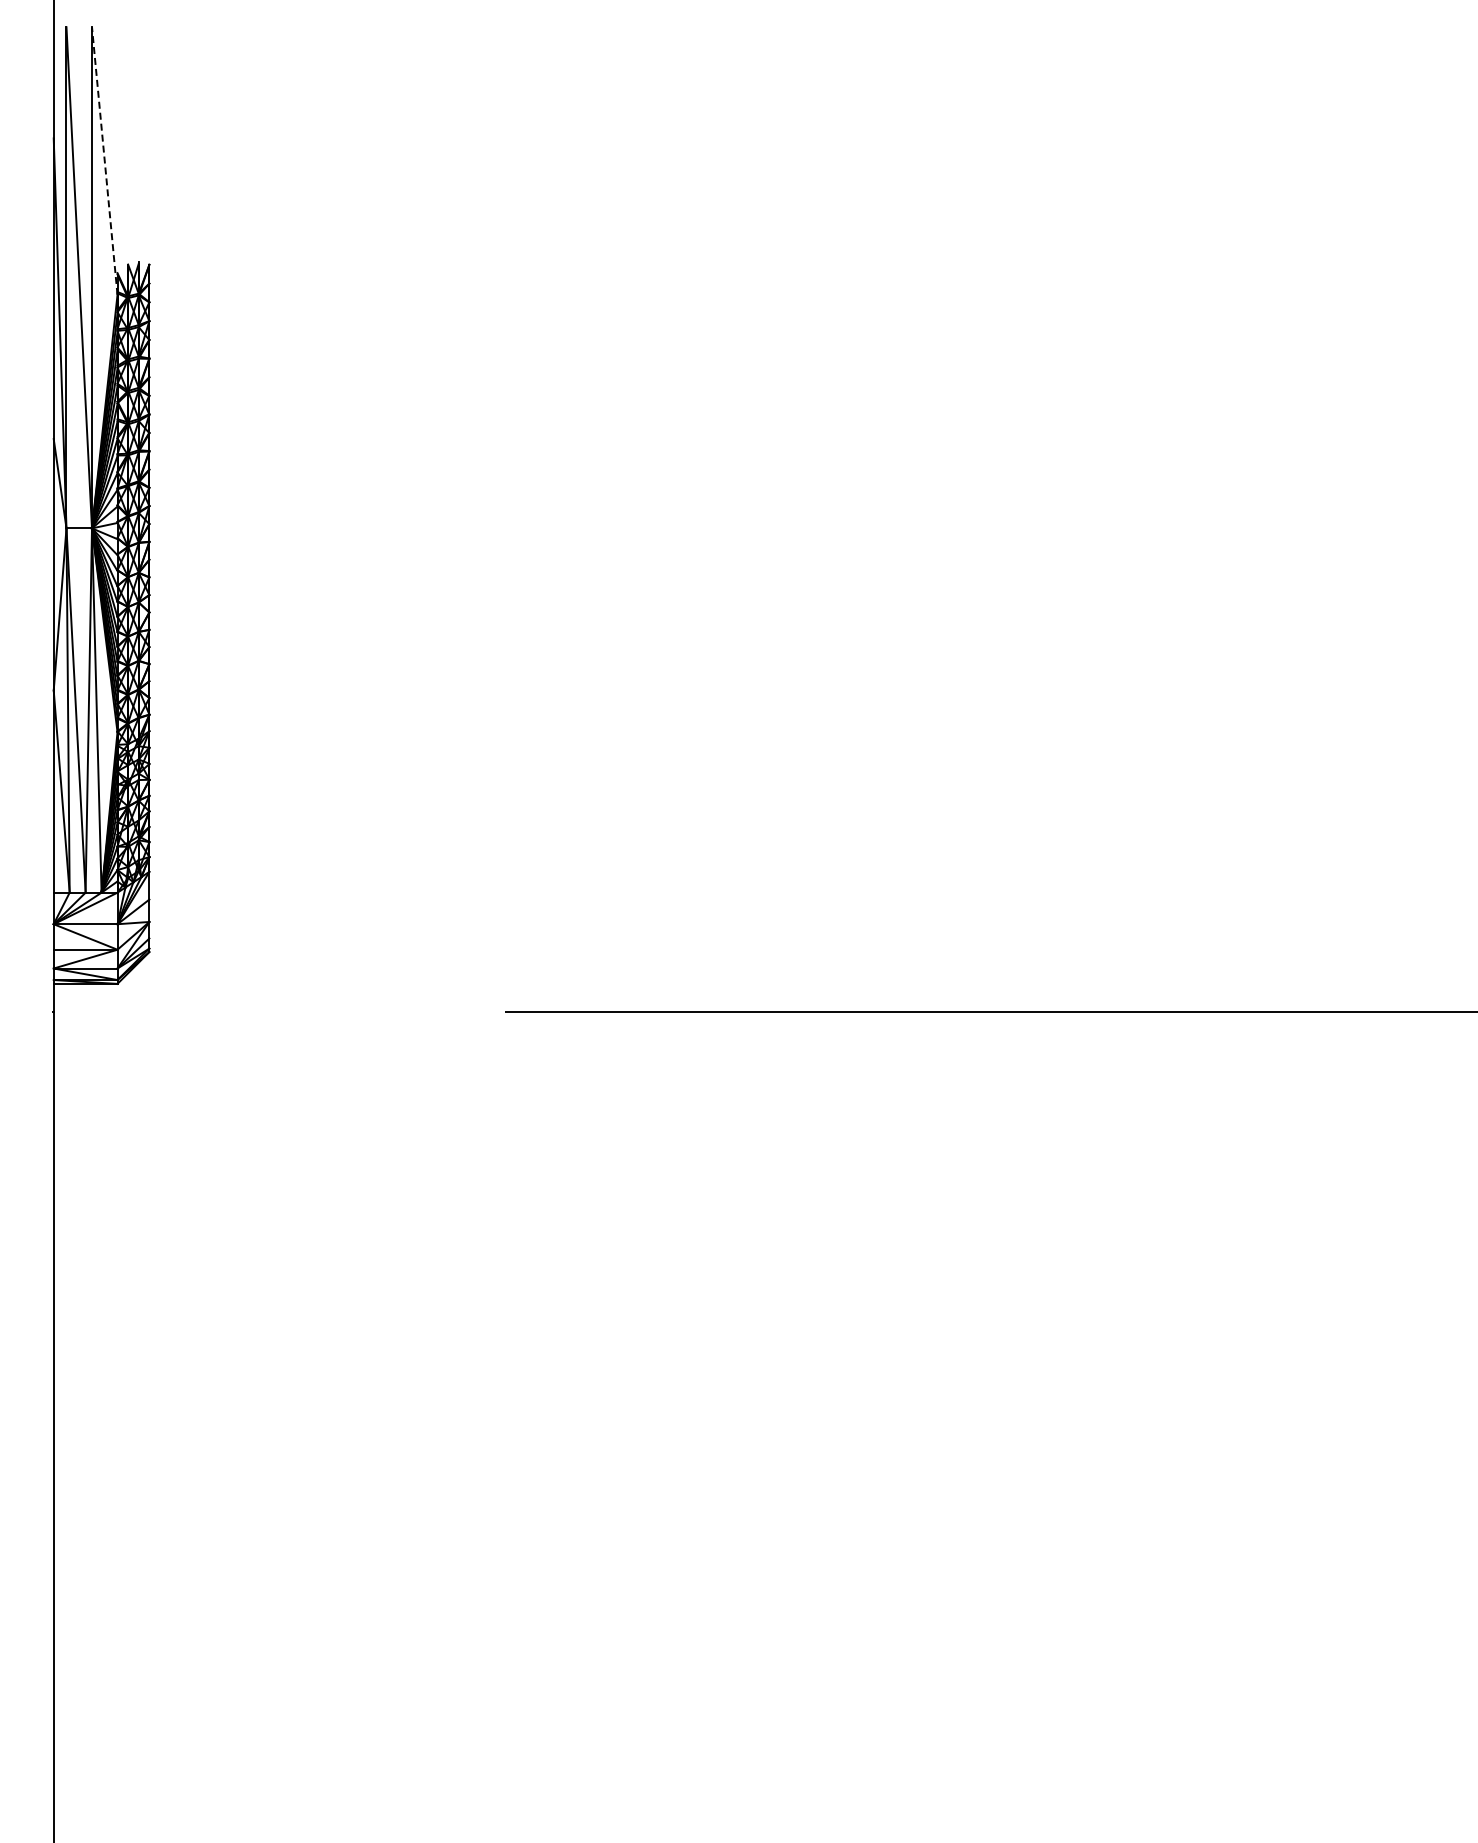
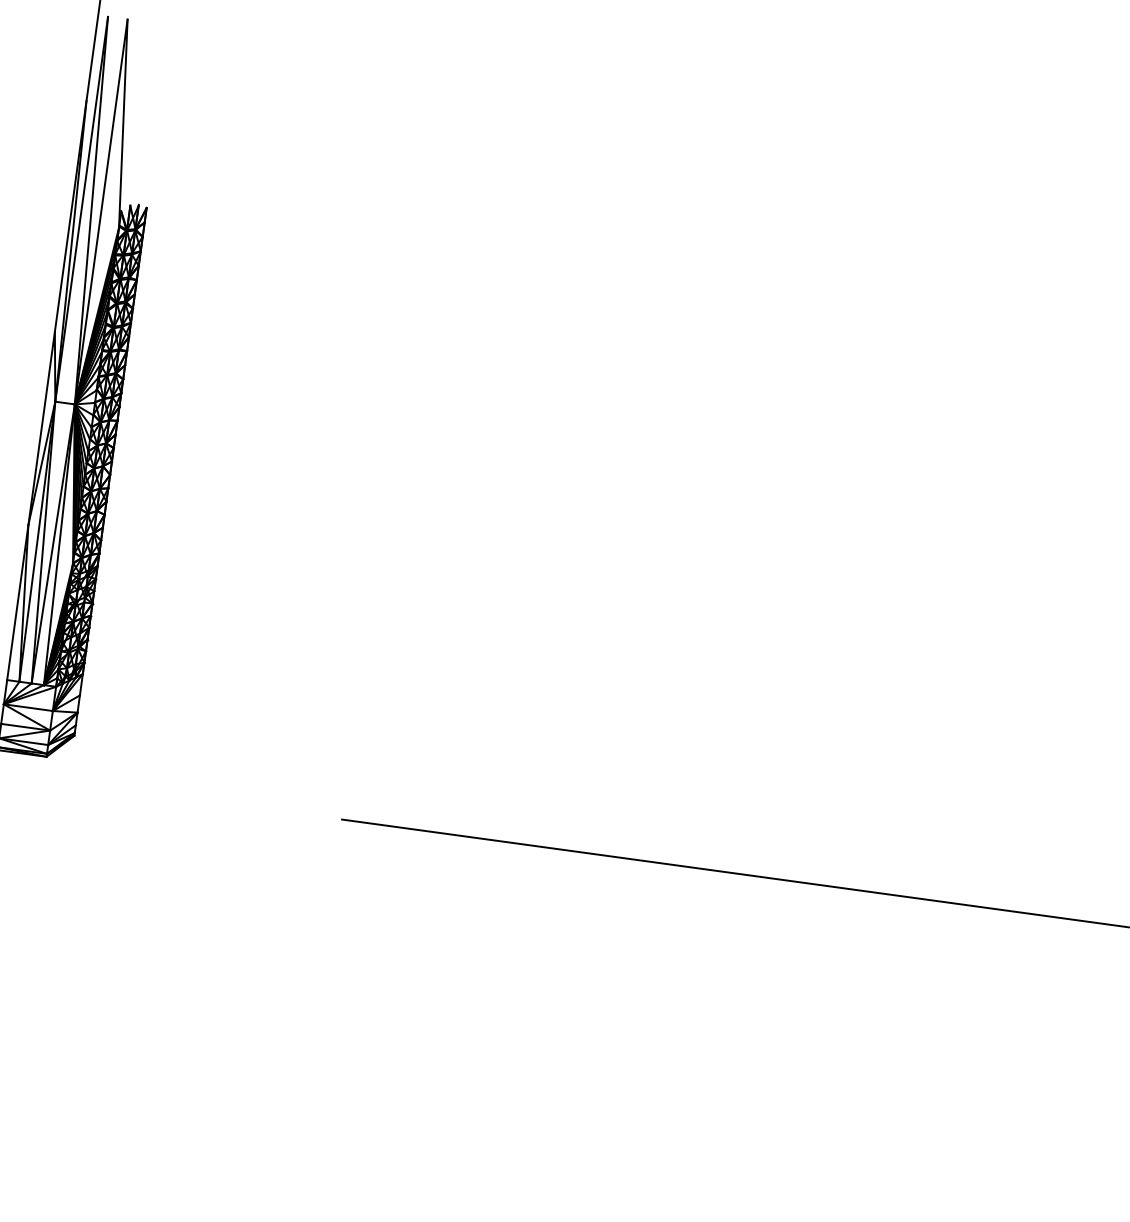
line: (104, 160) -> (123, 123), dashed -> solid

